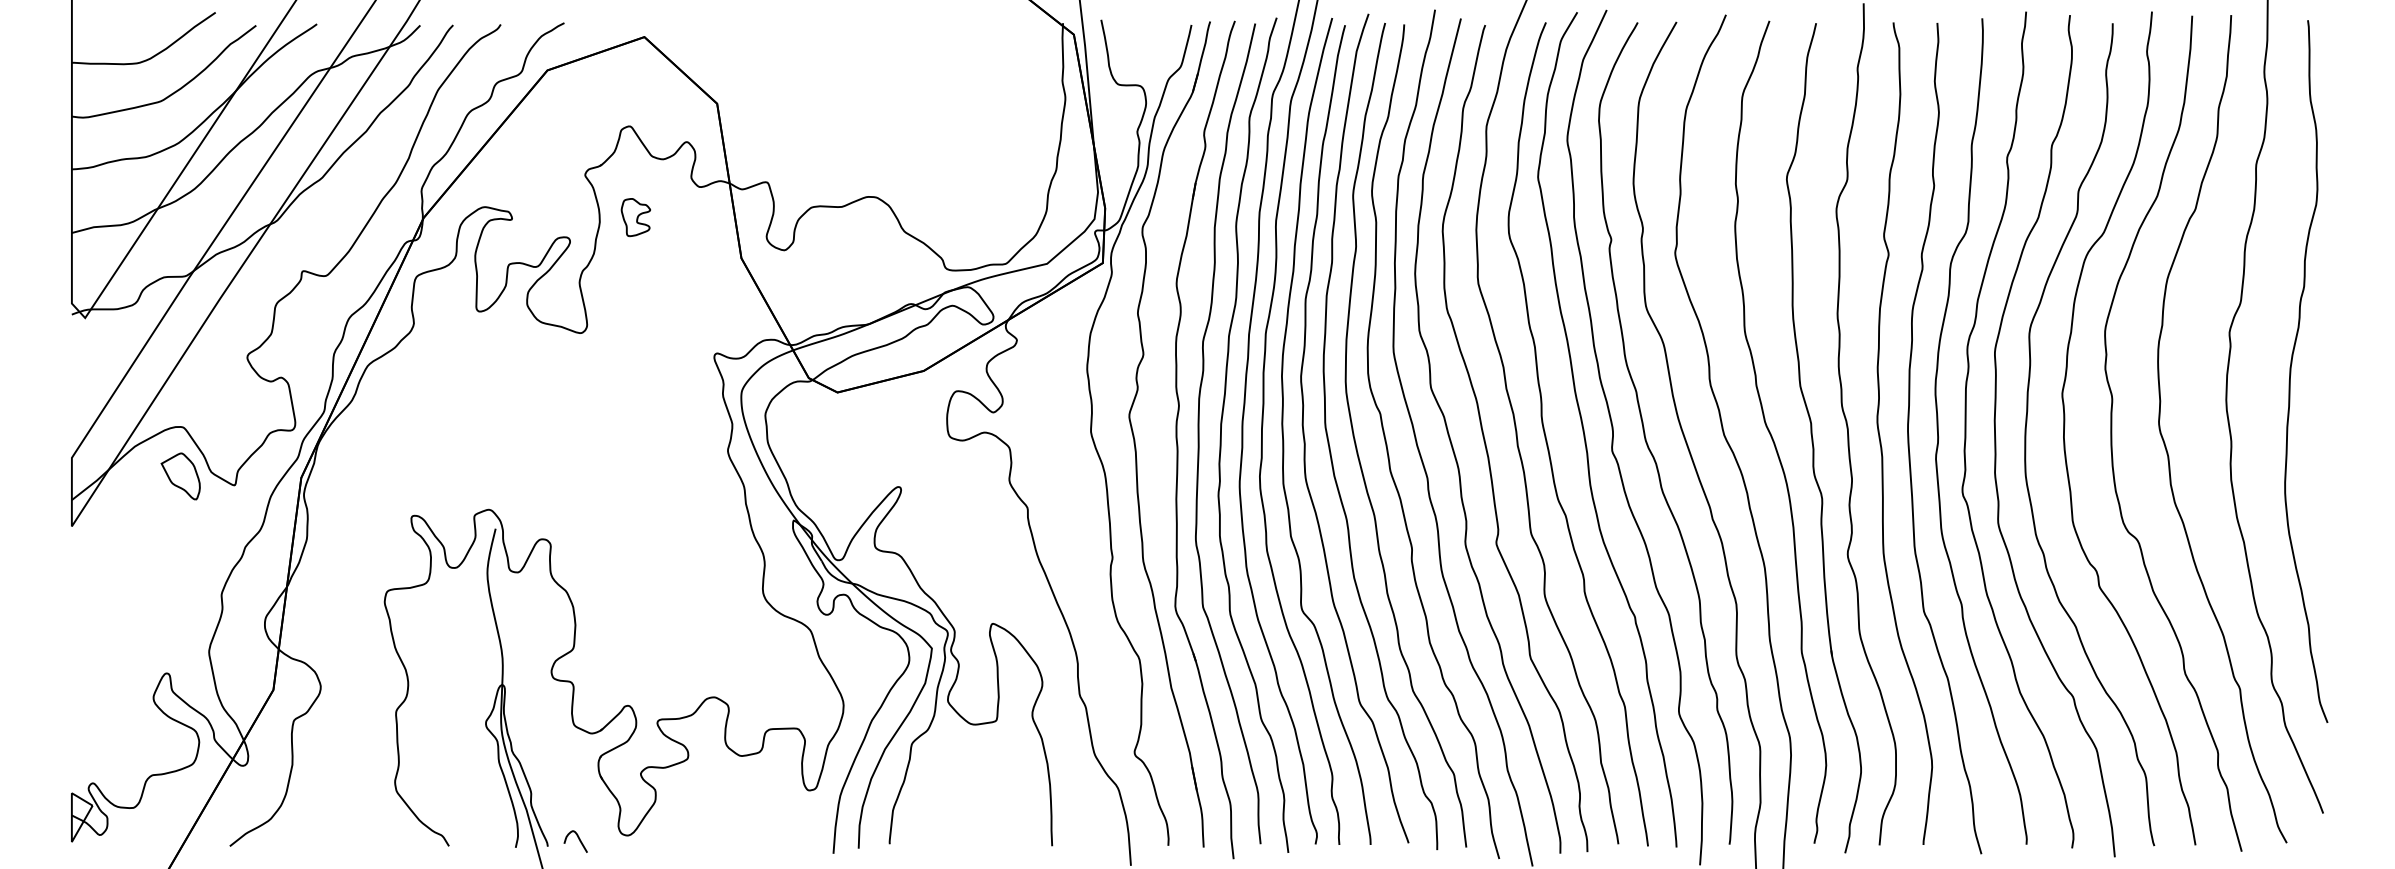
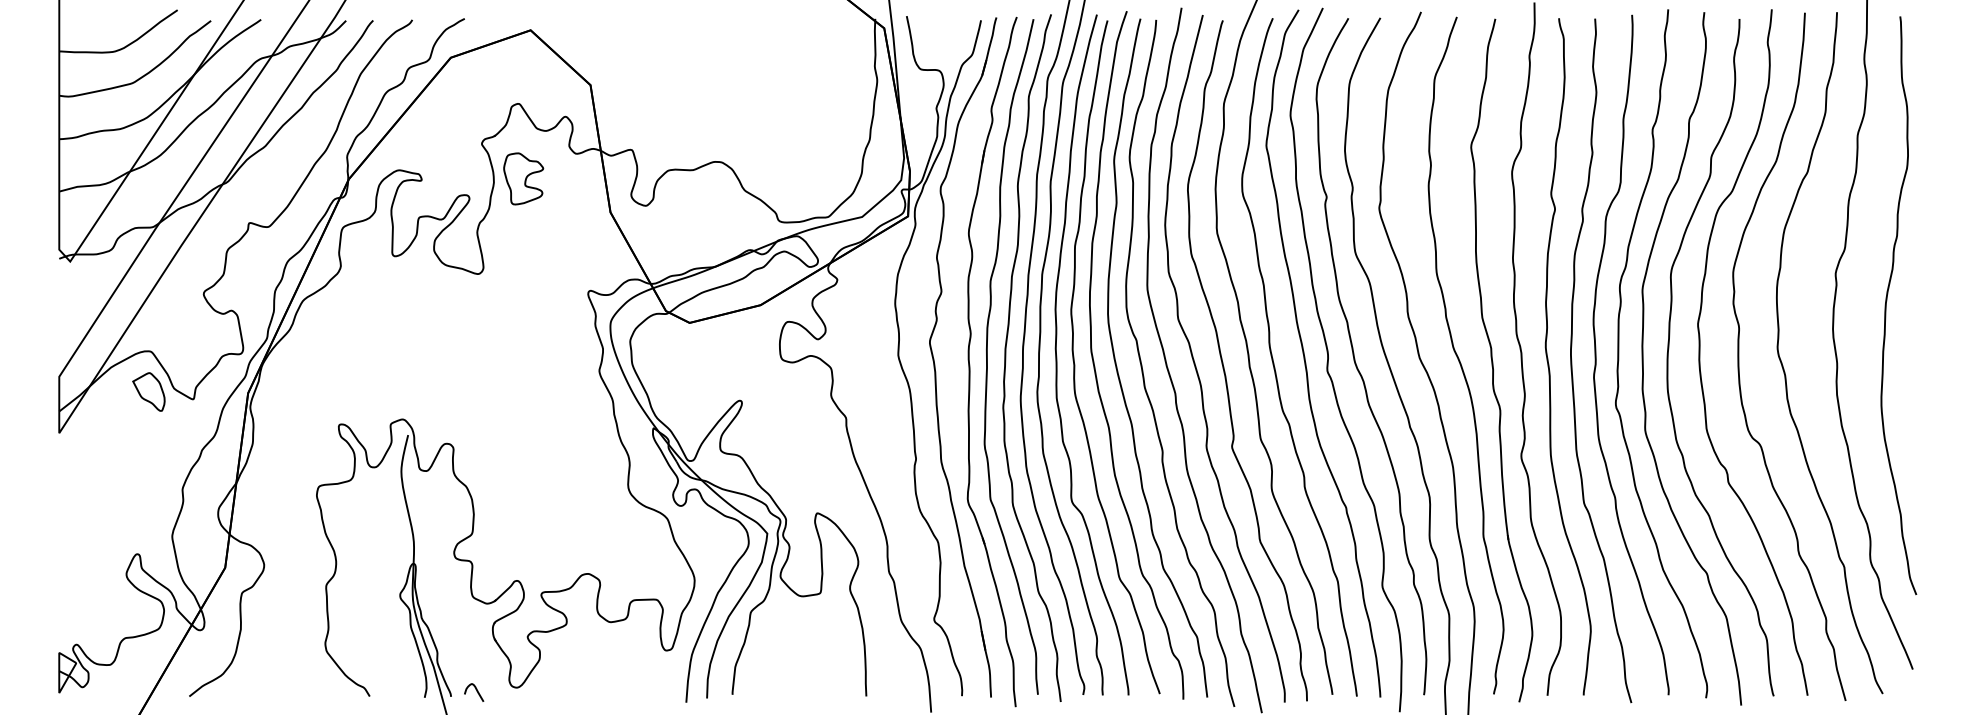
part: (635, 217) -> (523, 178), size x1.67

